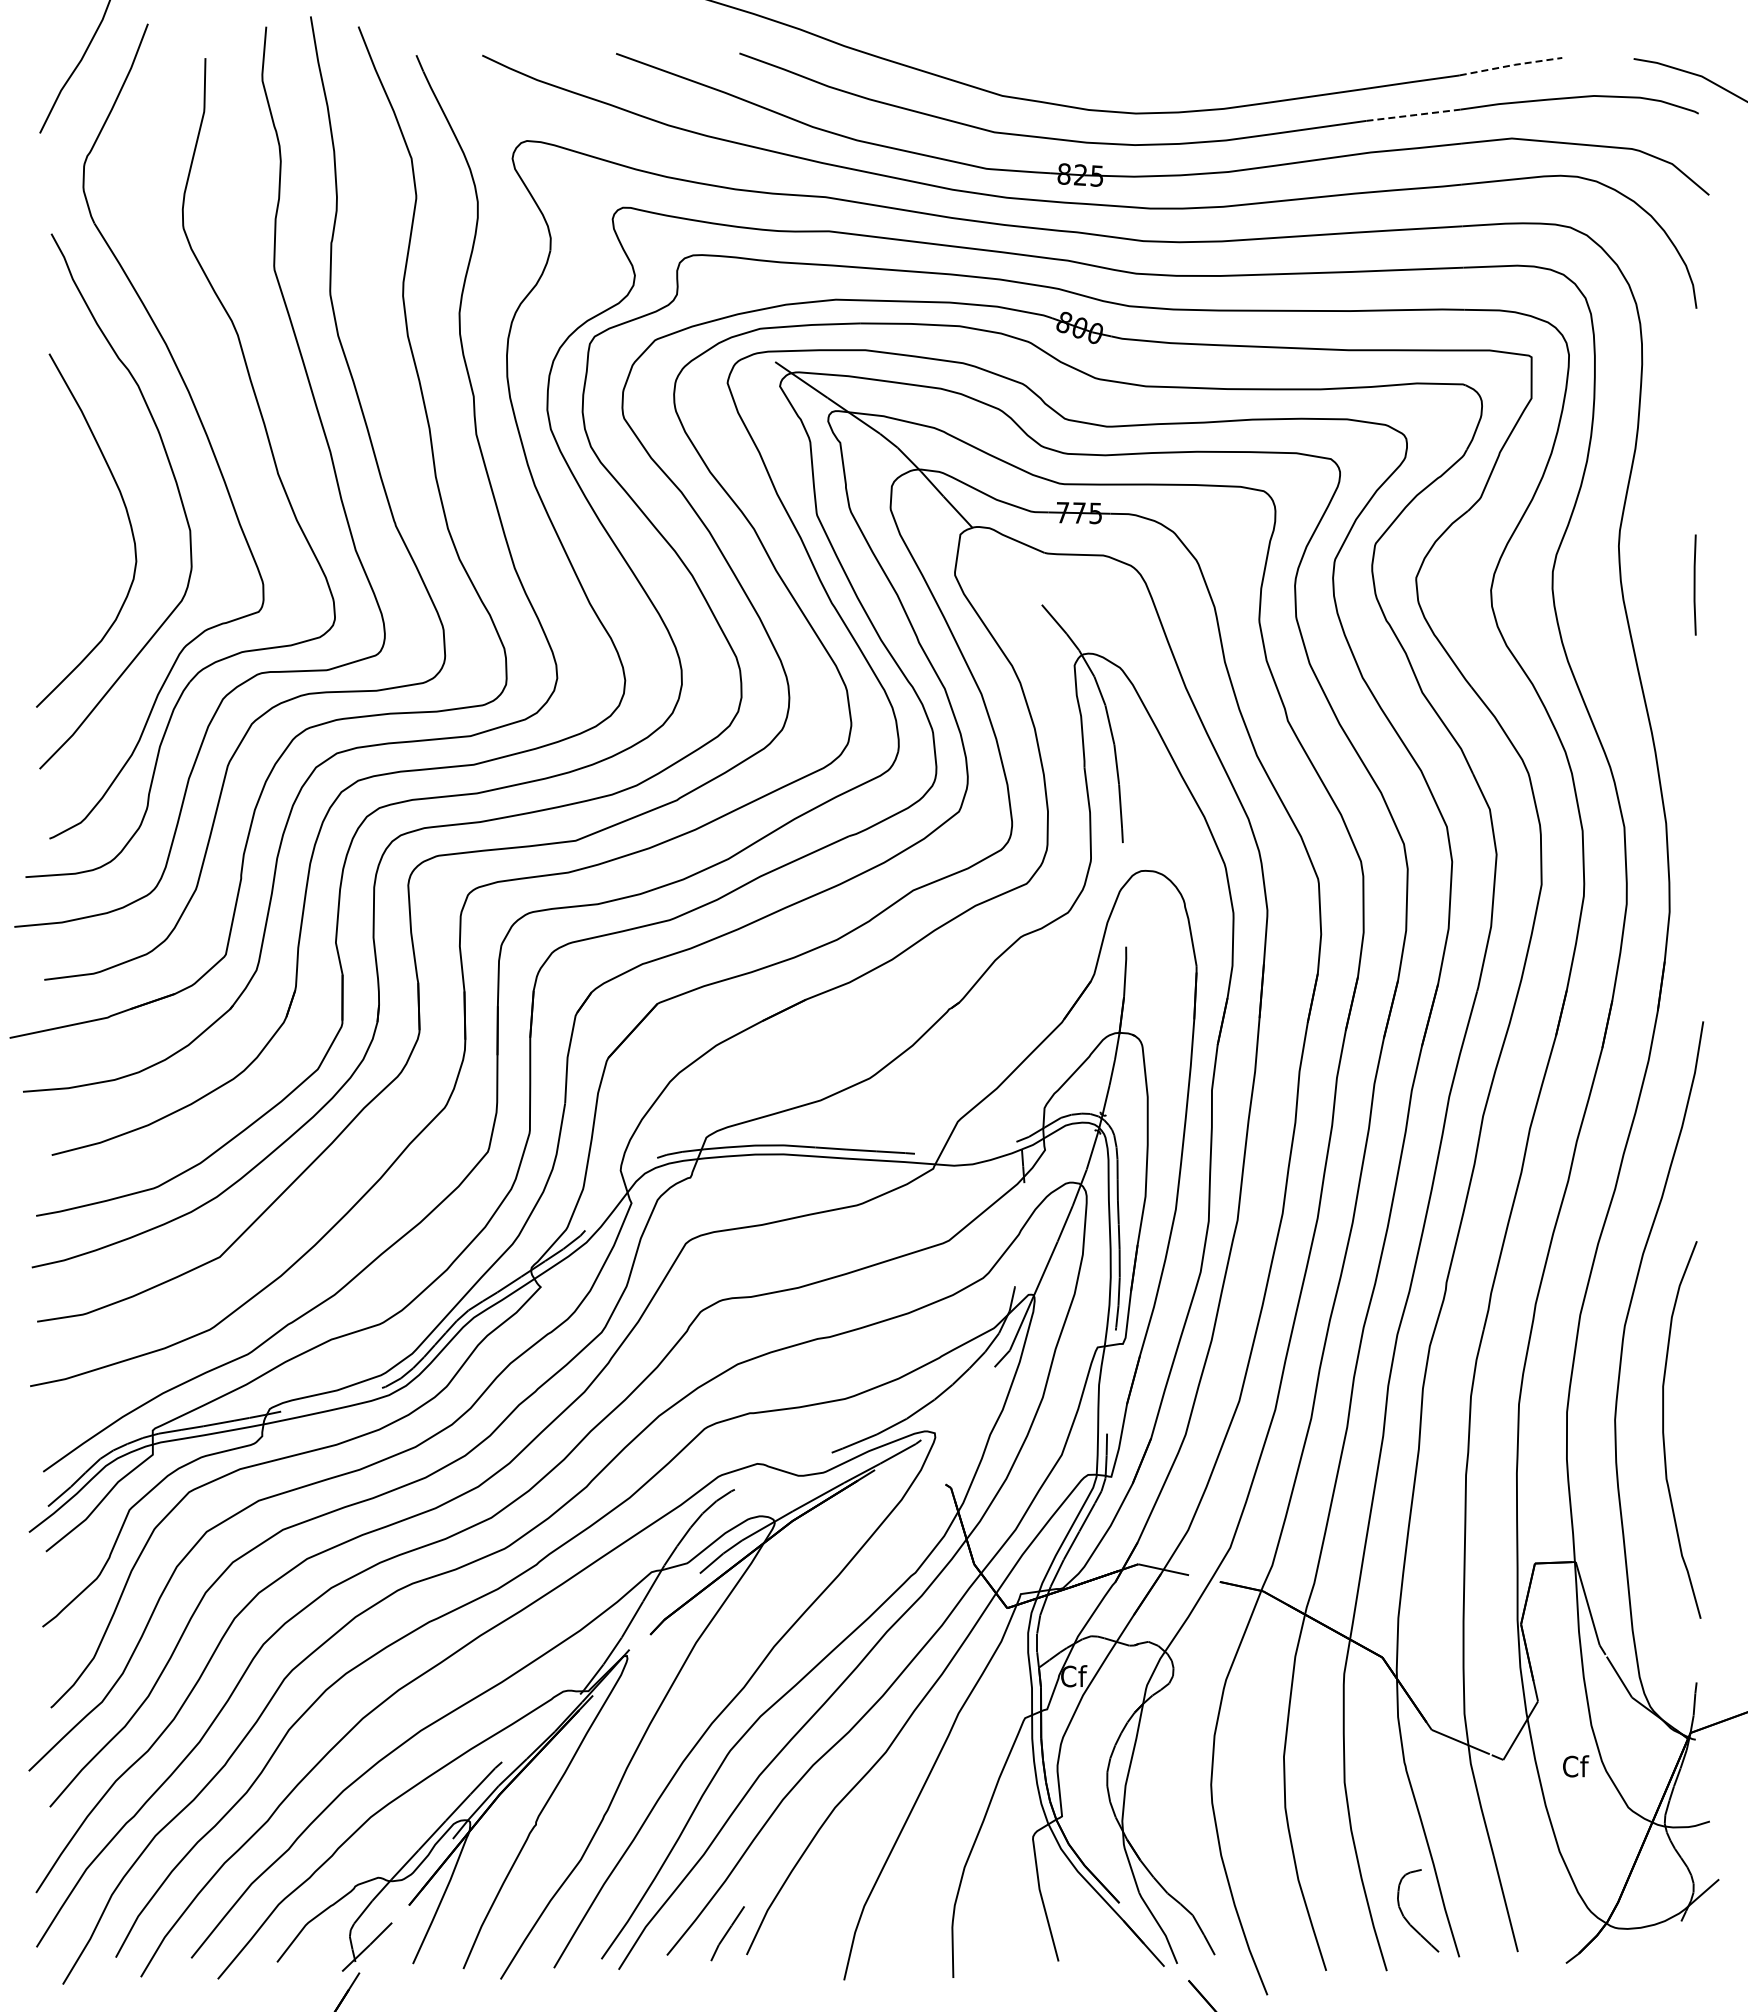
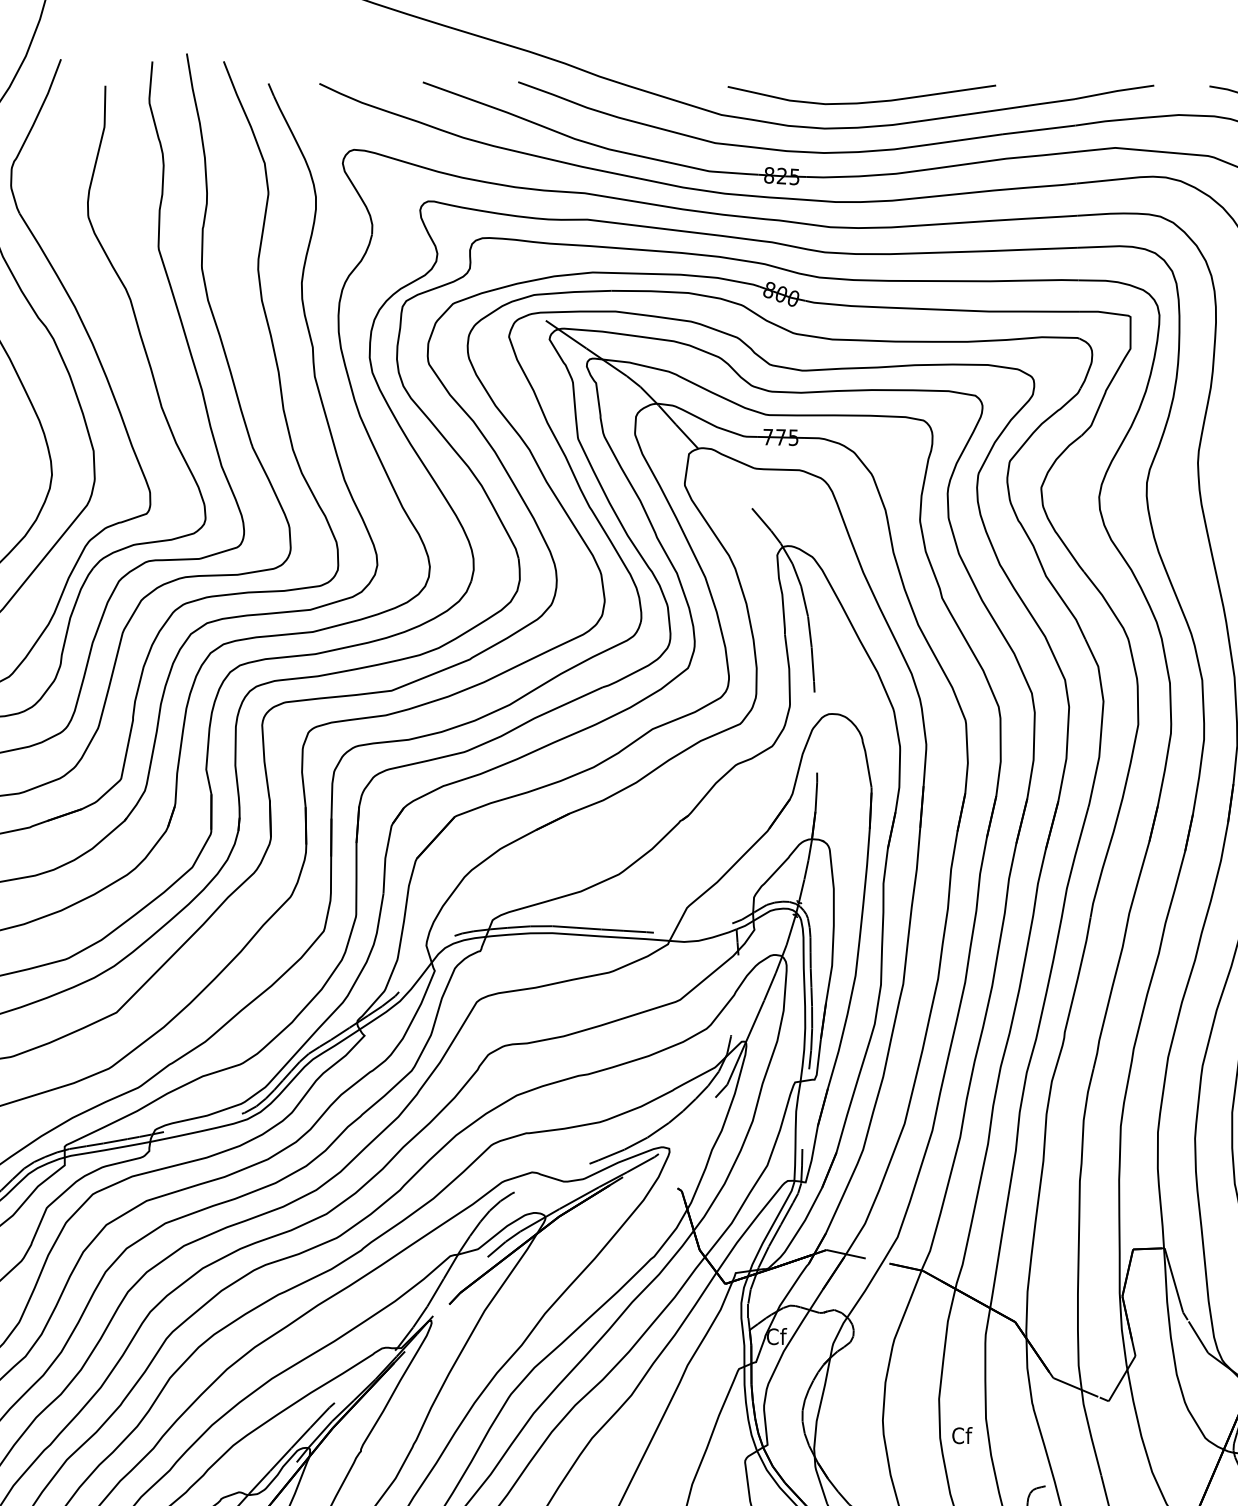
line: (1511, 65) -> (1115, 91), dashed -> solid
curve: (1183, 79) -> (861, 102), added
line: (1414, 115) -> (1040, 130), dashed -> solid
text: (1576, 1766) -> (962, 1435), moved

